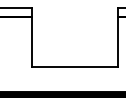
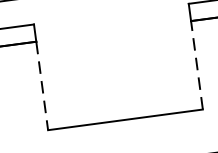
line: (31, 42) -> (41, 86), solid -> dashed
line: (118, 42) -> (197, 65), solid -> dashed

